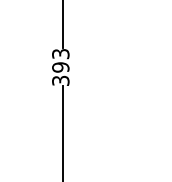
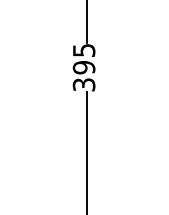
text: (60, 53) -> (83, 49), 393 -> 395

